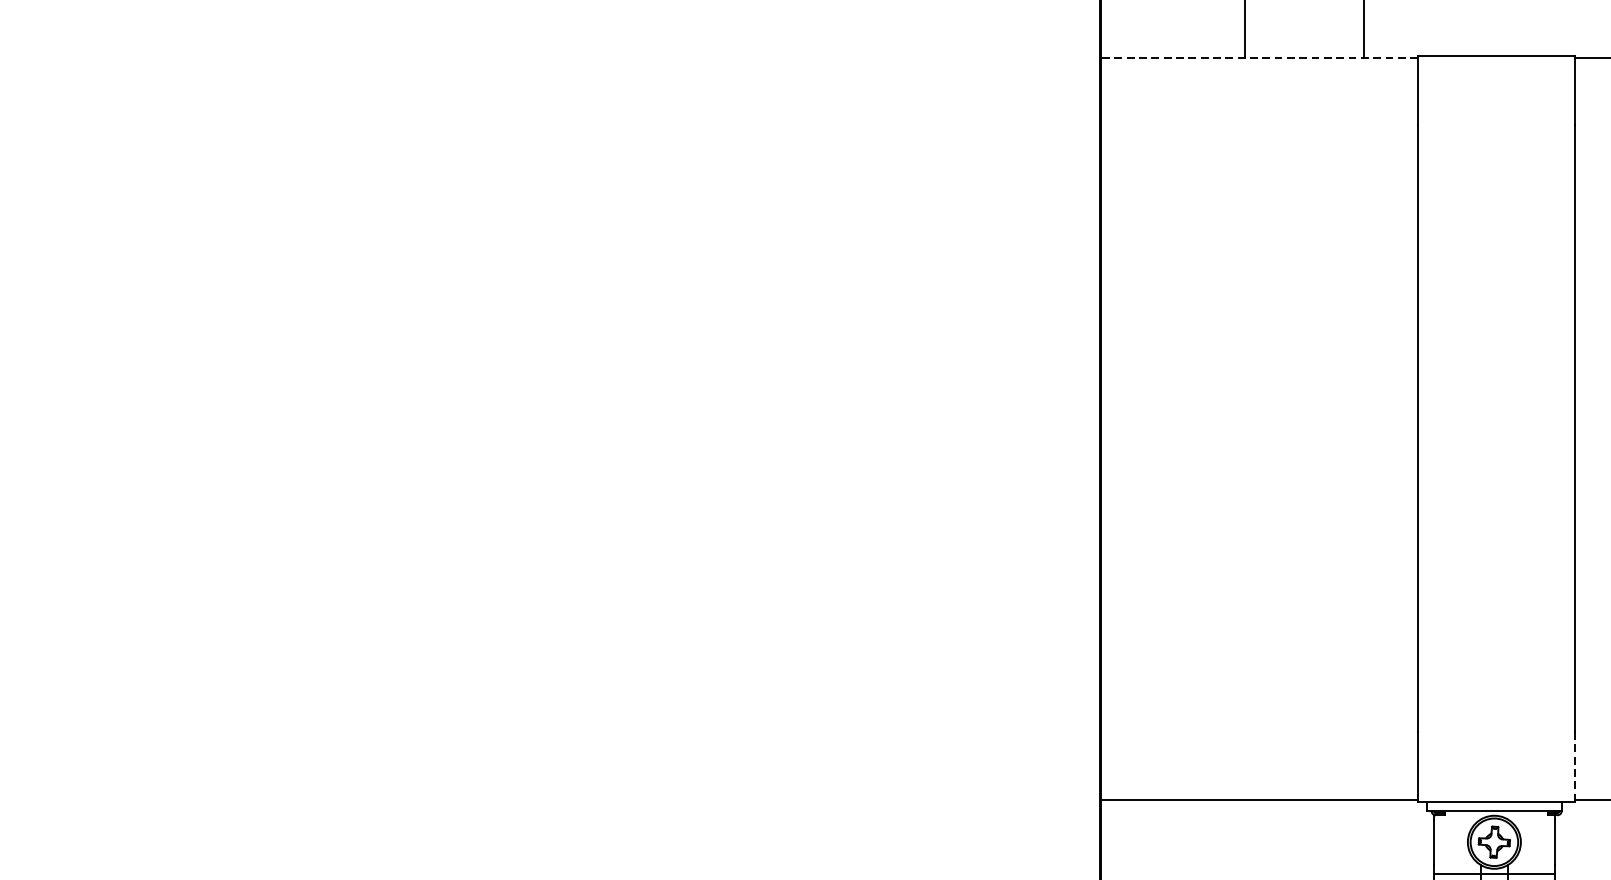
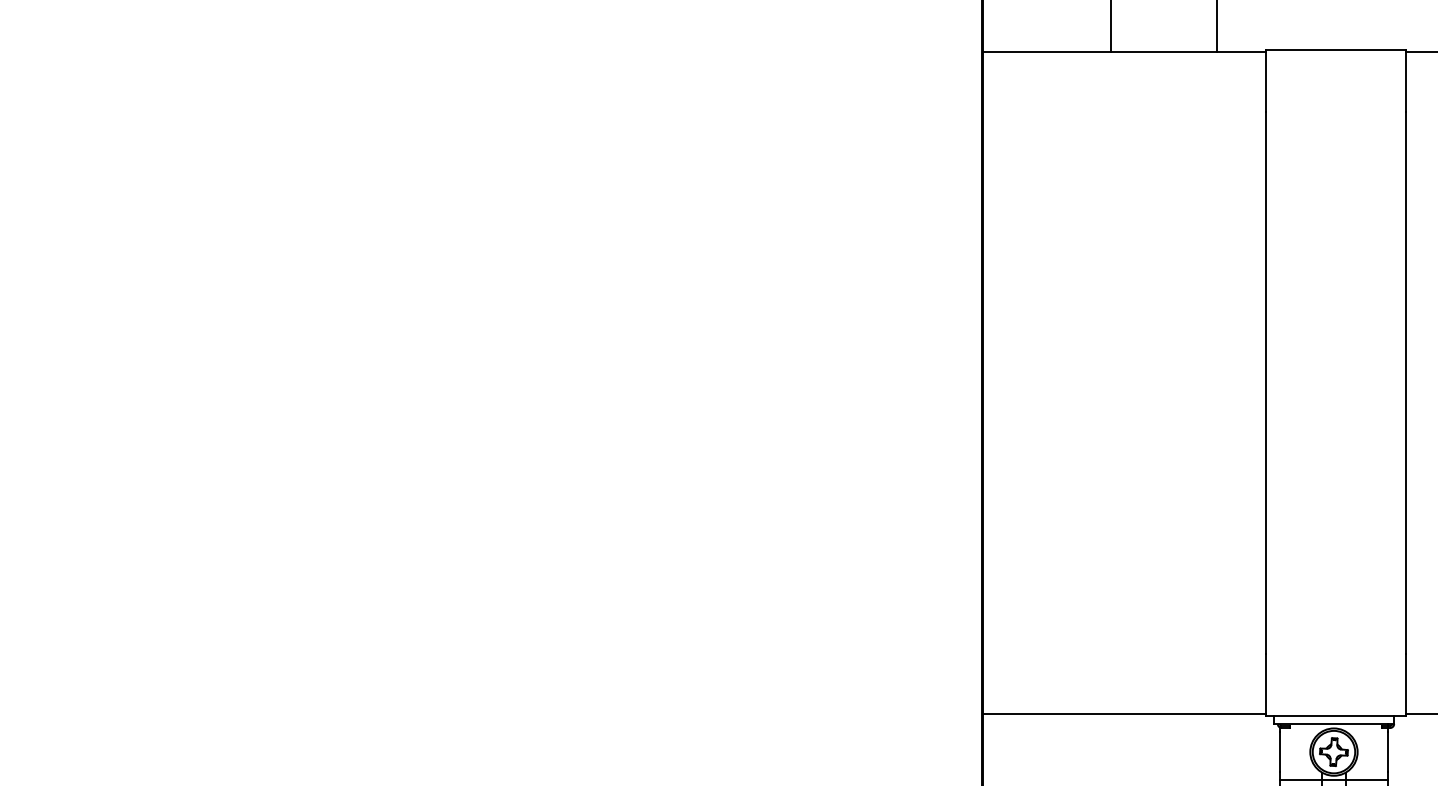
line: (1258, 57) -> (1123, 51), dashed -> solid
line: (1575, 767) -> (1406, 685), dashed -> solid

